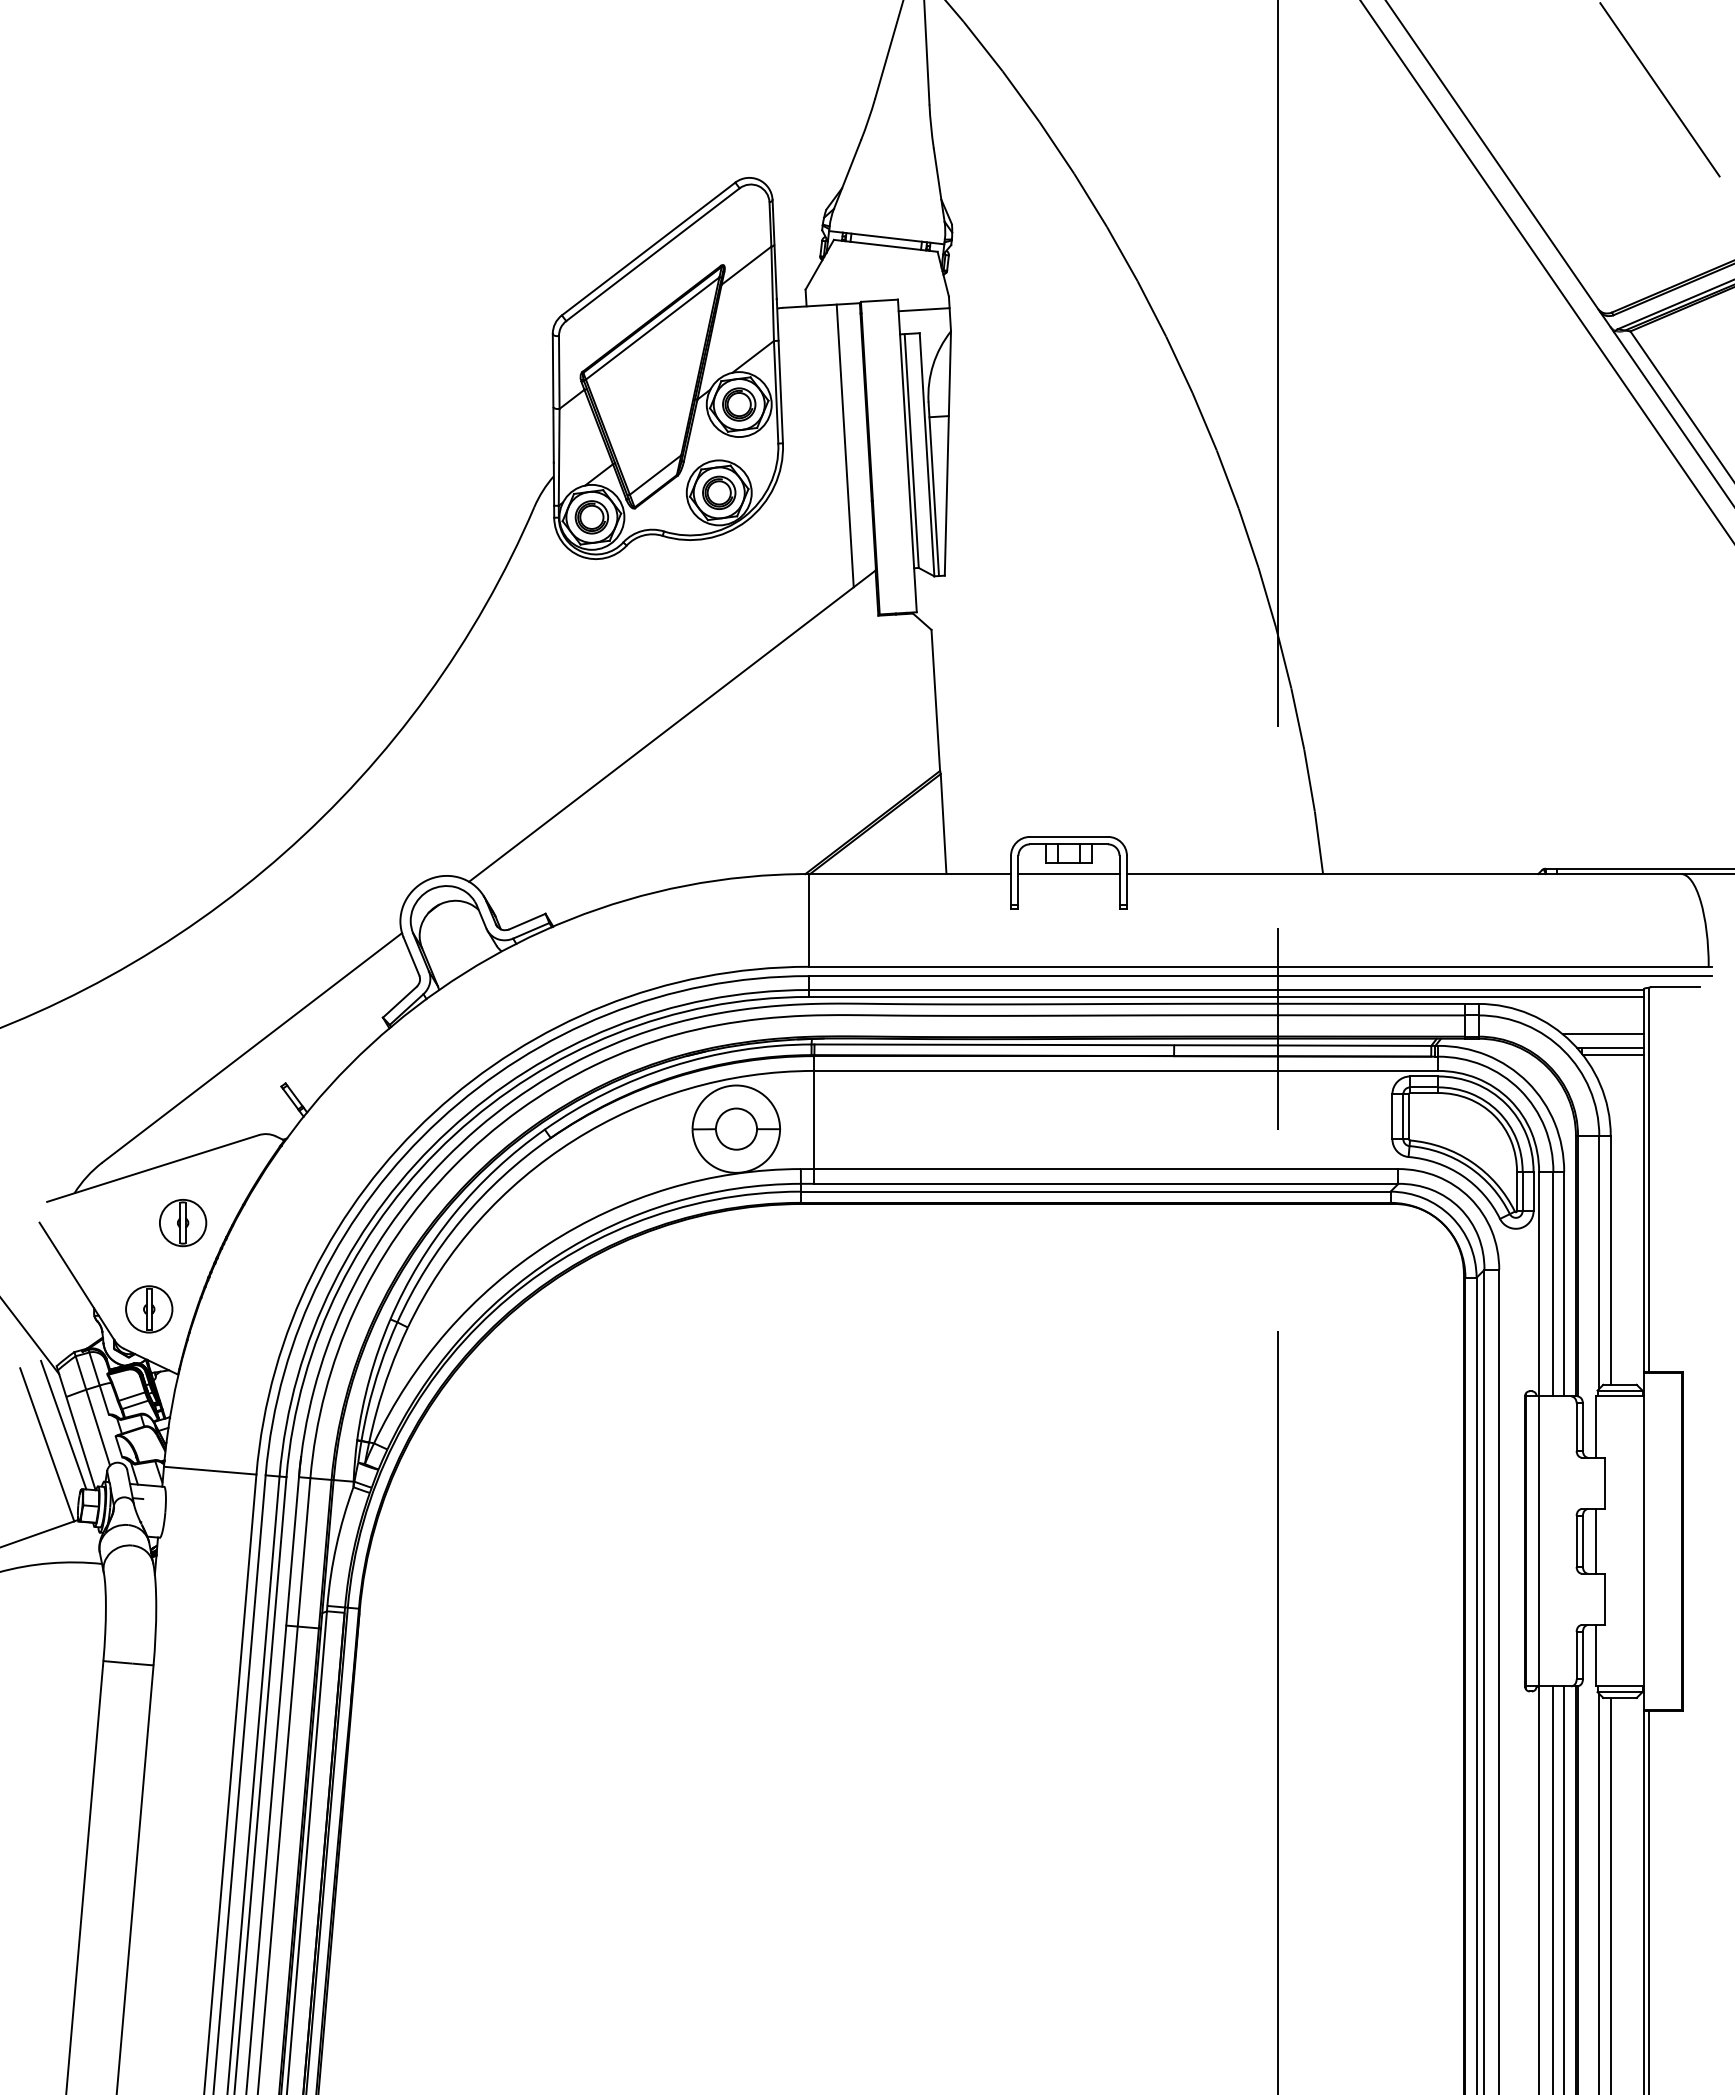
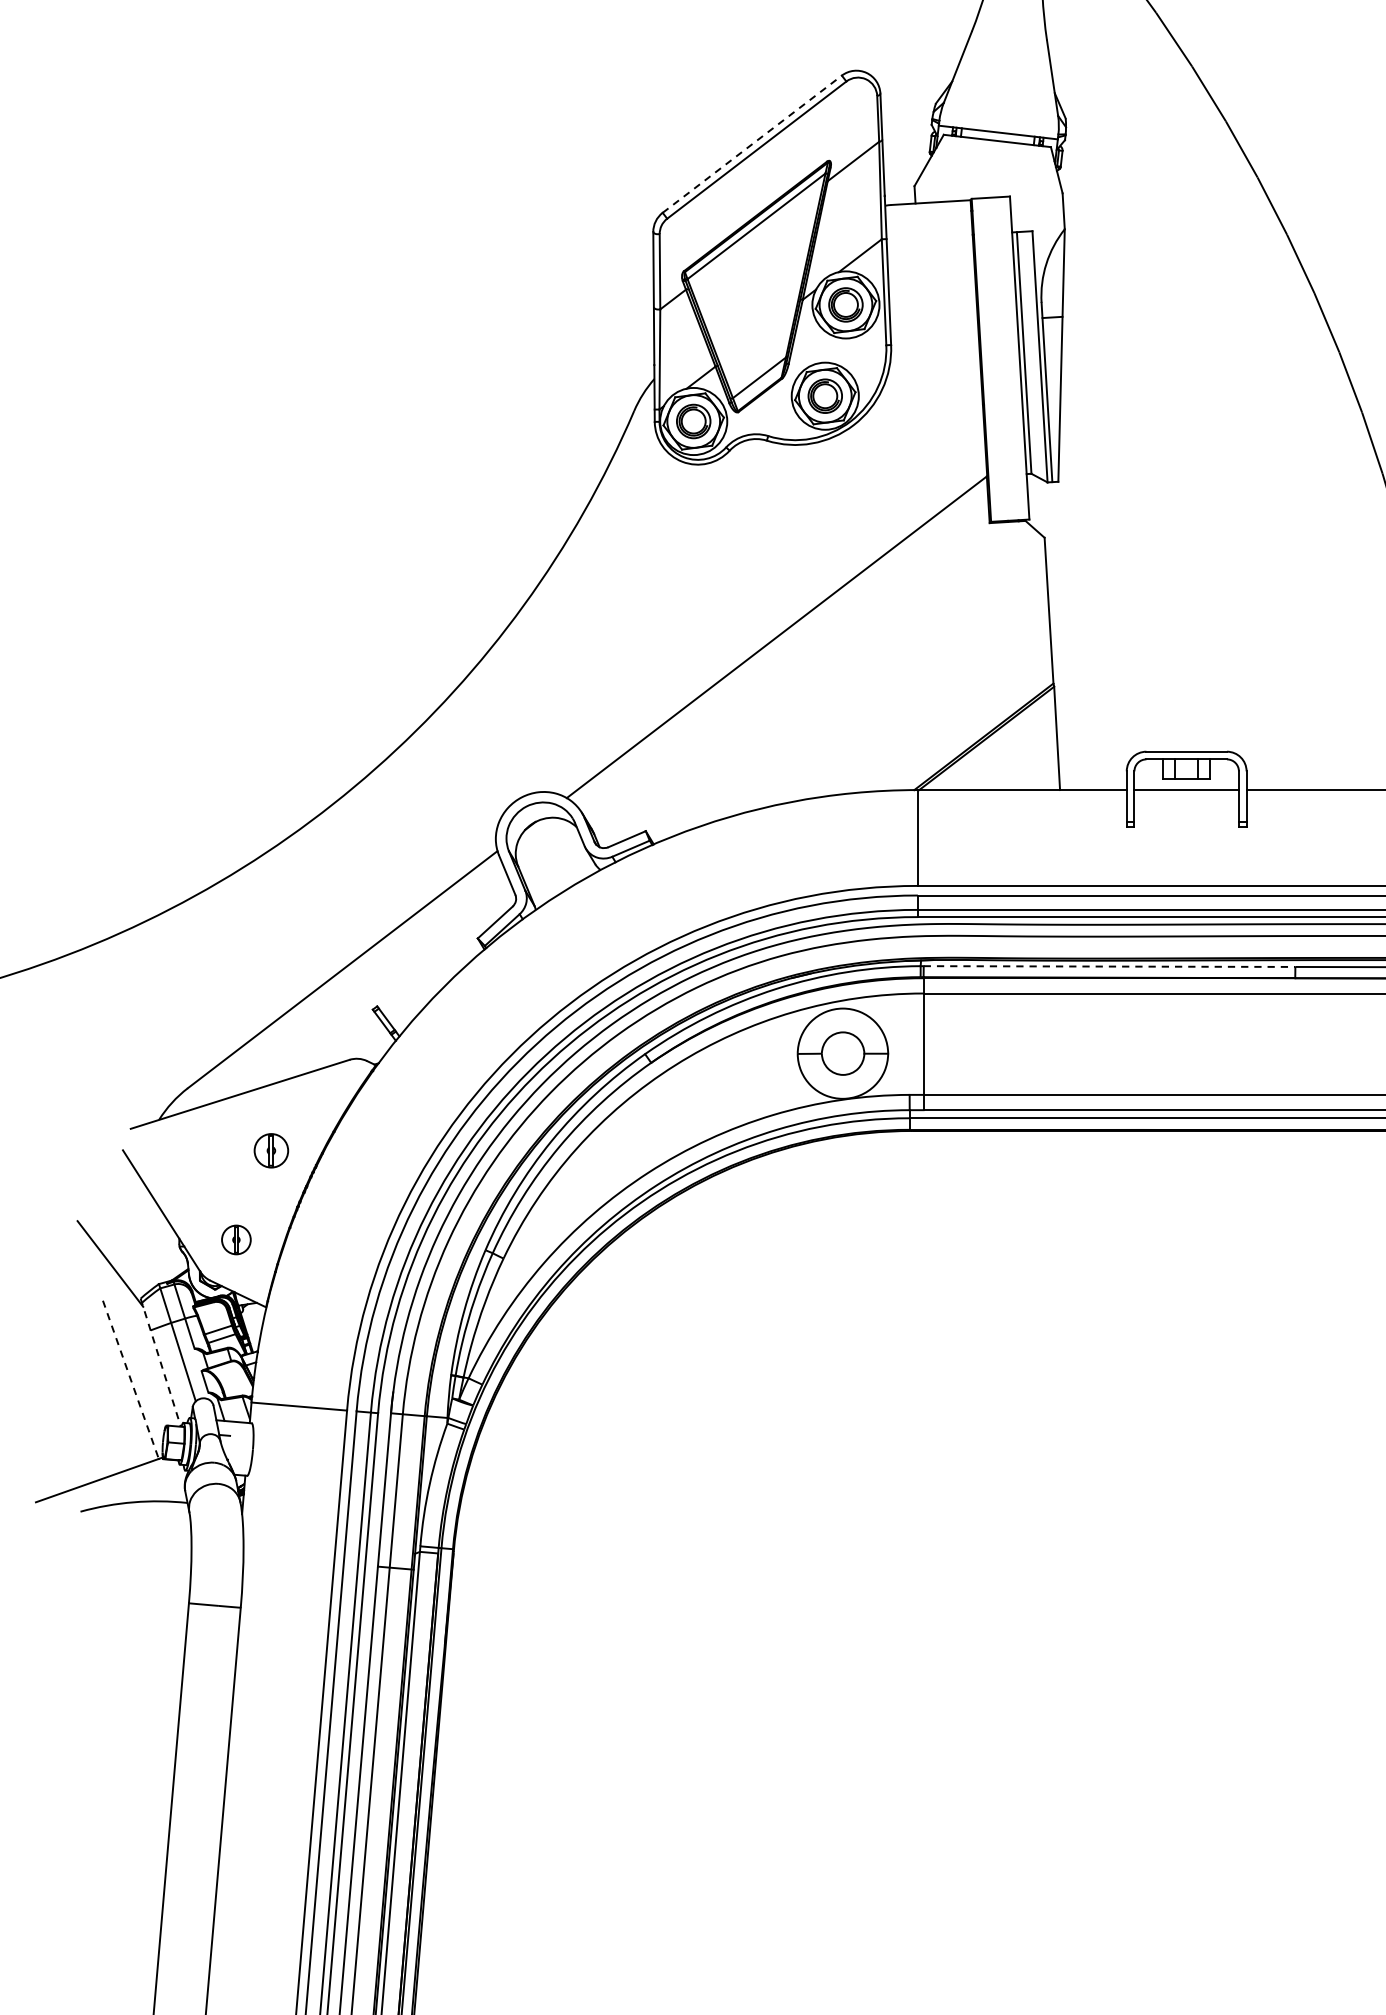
line: (649, 248) -> (753, 143), solid -> dashed
line: (923, 309) -> (1036, 206), removed
line: (844, 445) -> (954, 347), removed
line: (994, 1044) -> (1109, 966), solid -> dashed
part: (183, 1223) -> (271, 1151), size x0.7
part: (149, 1309) -> (236, 1240), size x0.6
line: (63, 1424) -> (147, 1358), removed
line: (76, 1428) -> (161, 1362), solid -> dashed
line: (47, 1445) -> (131, 1380), solid -> dashed

